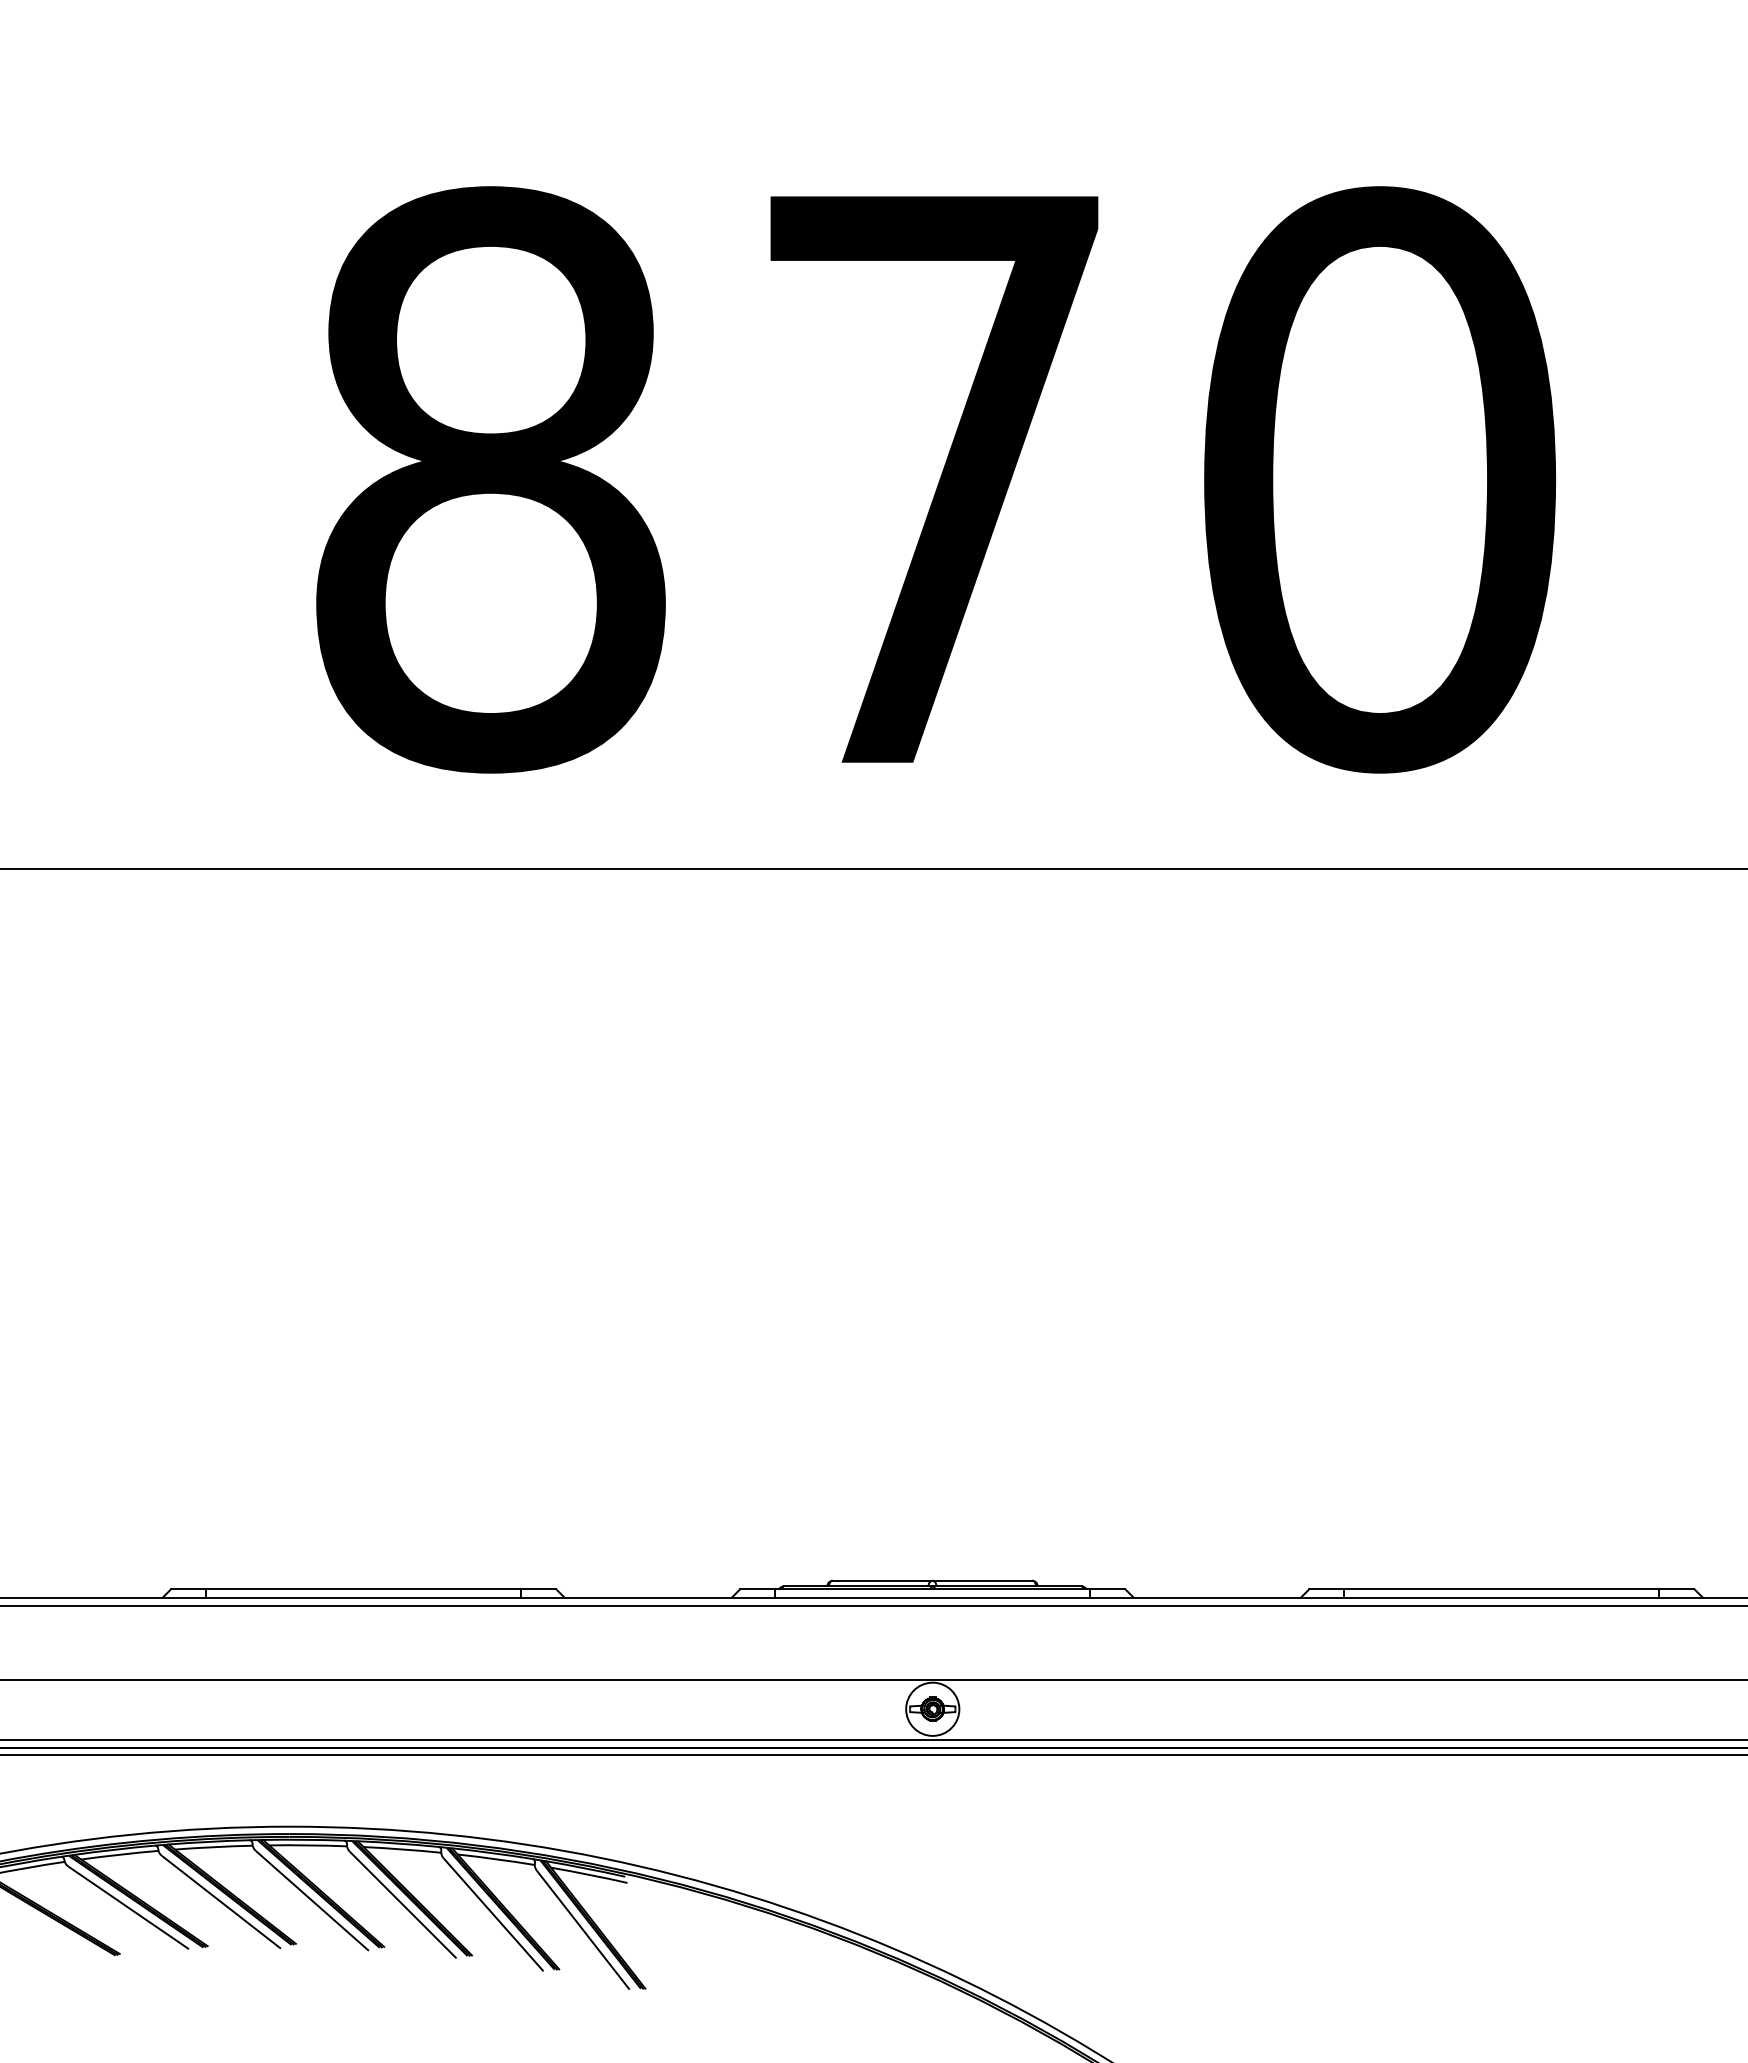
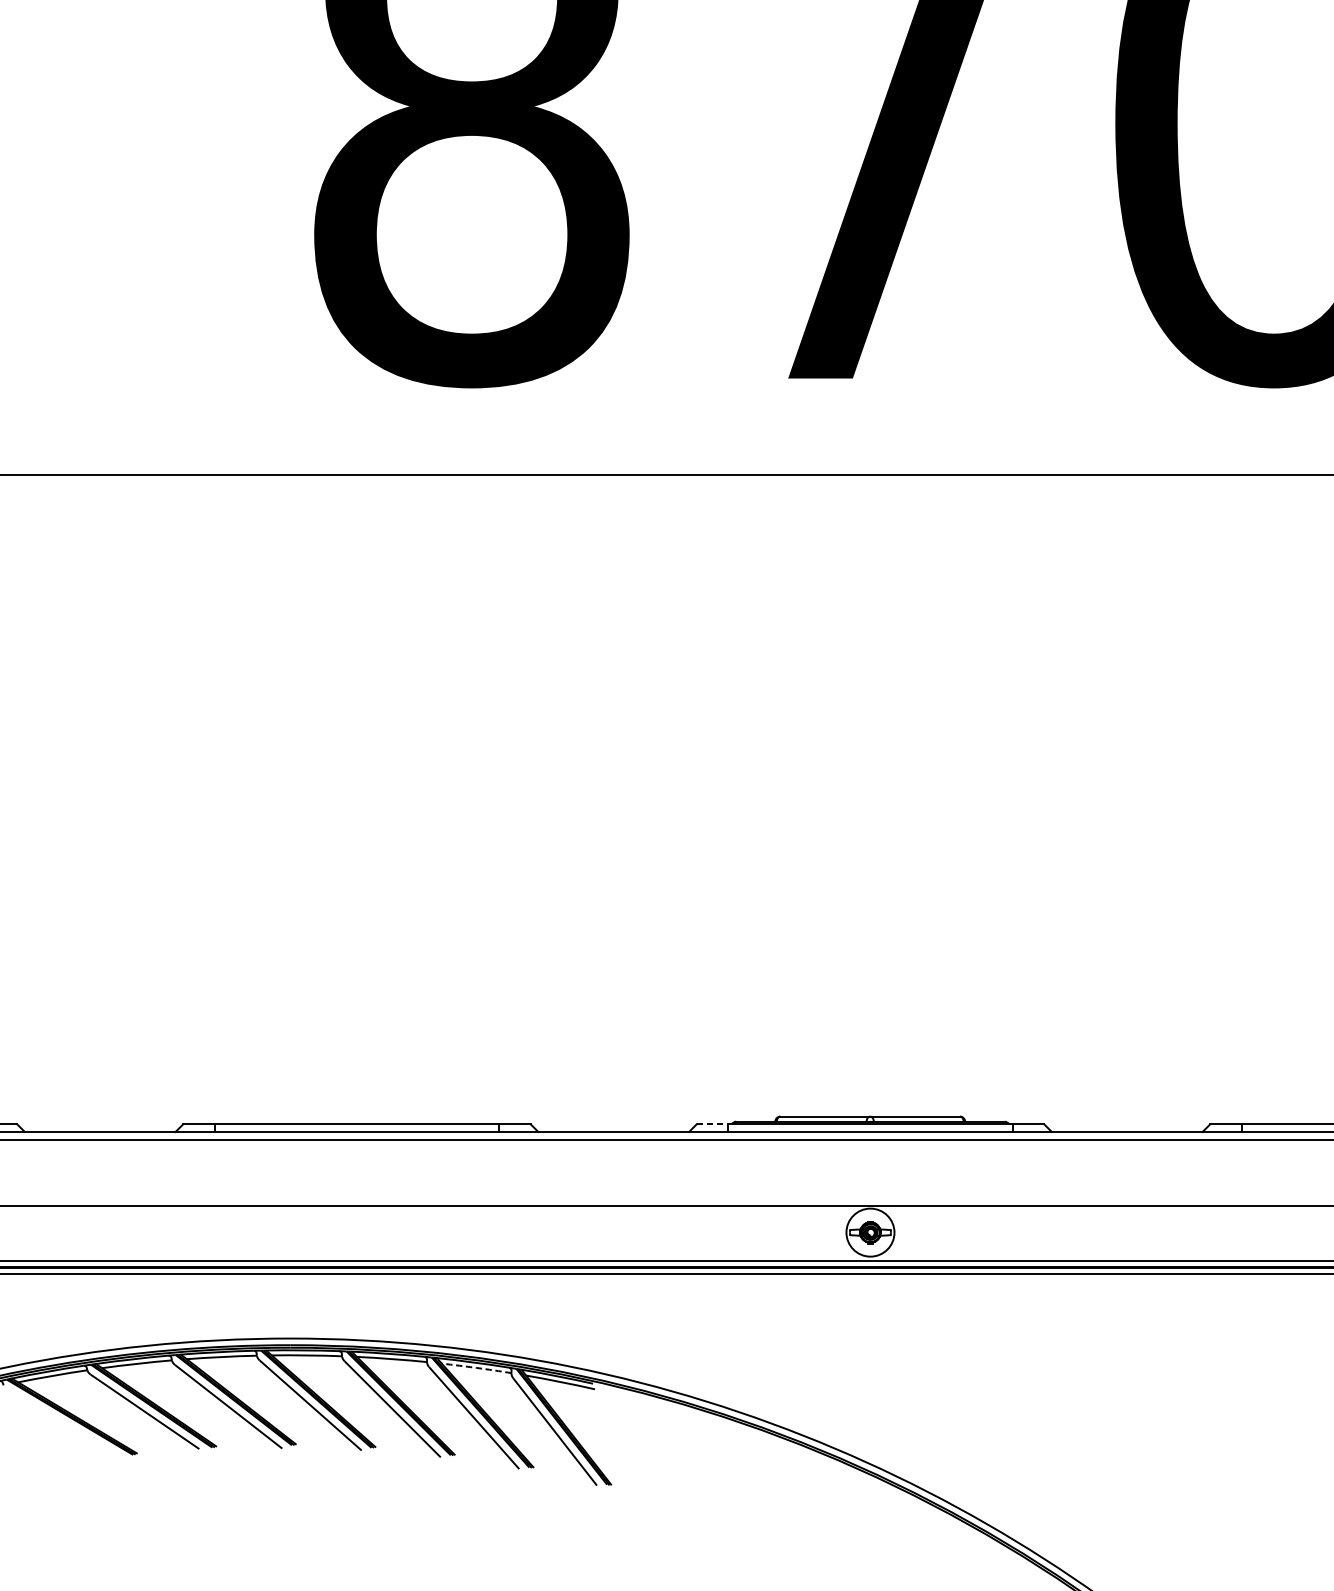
line: (757, 1589) -> (712, 1124), solid -> dashed
arc: (496, 1859) -> (476, 1368), solid -> dashed

